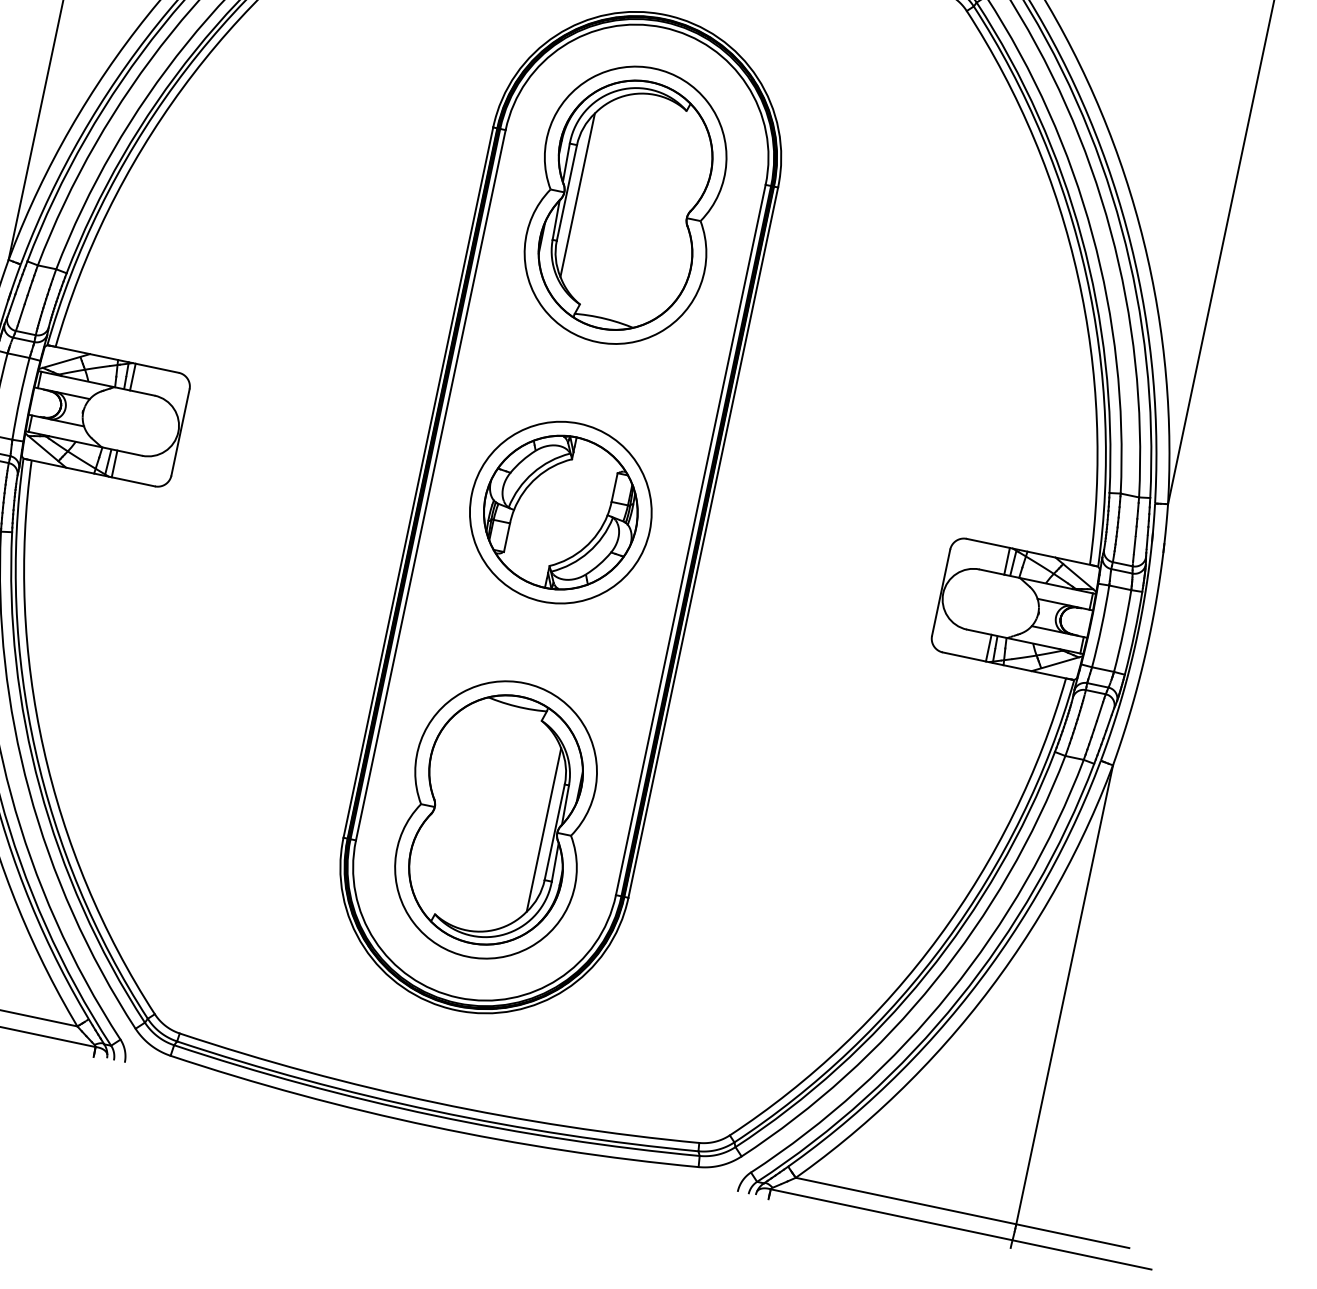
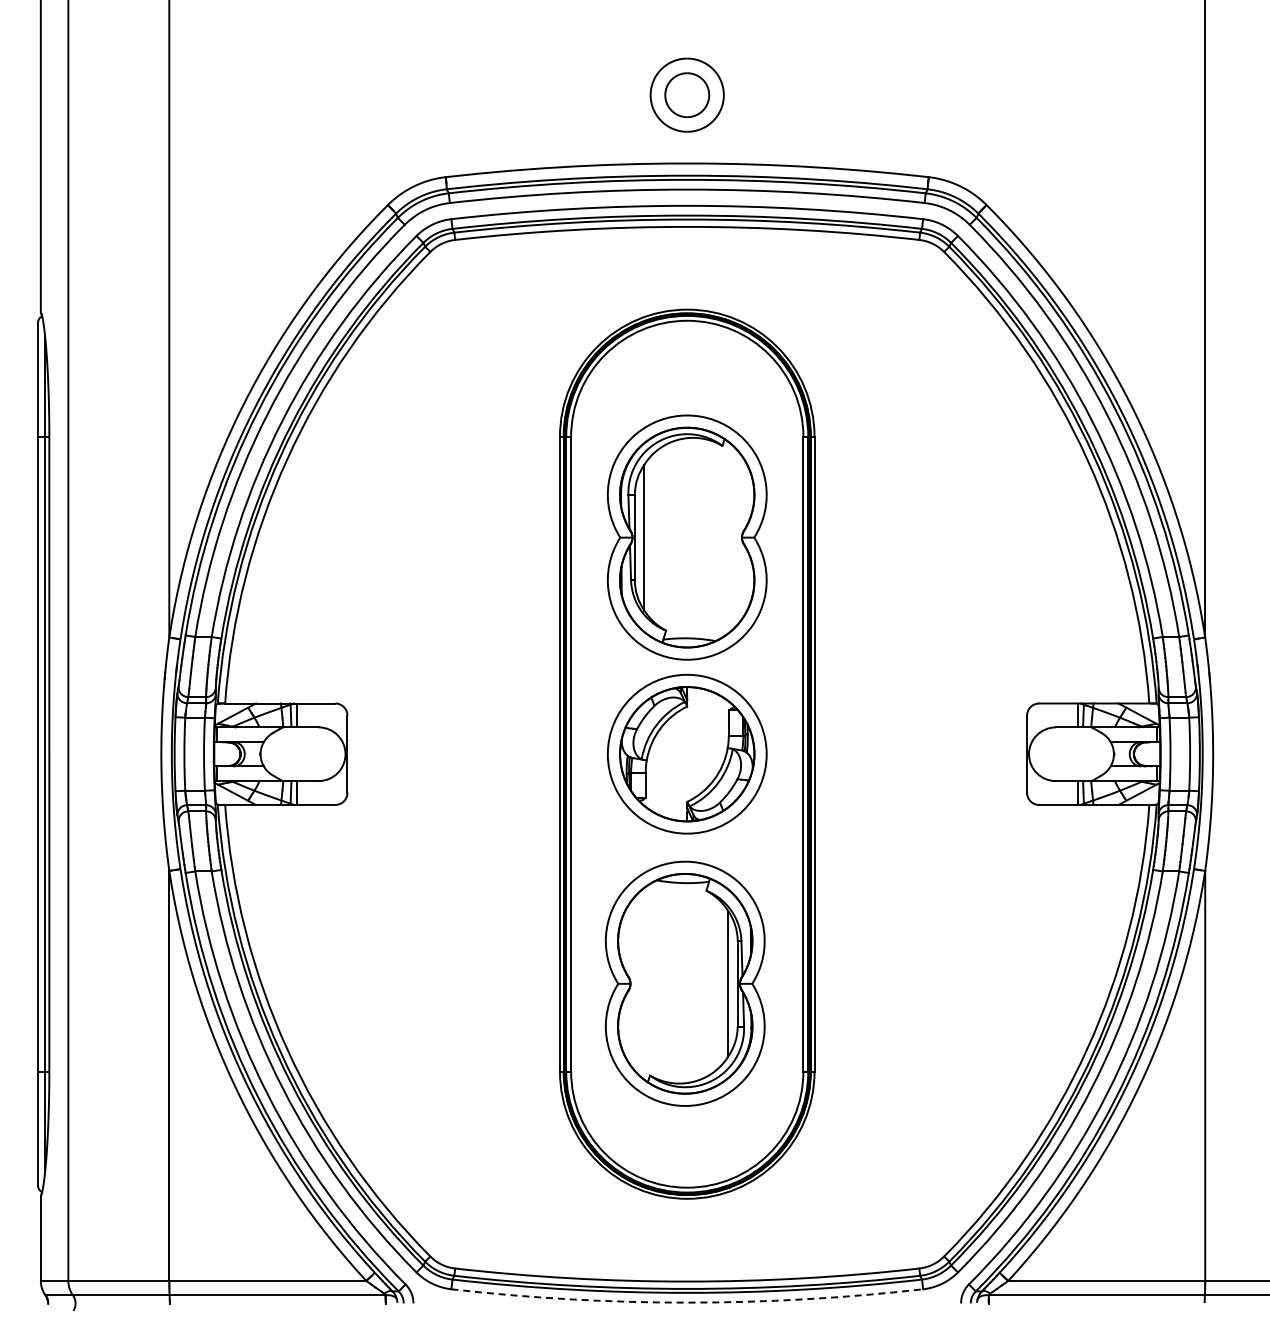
part: (624, 204) -> (686, 537), moved
part: (495, 819) -> (684, 983), moved
arc: (431, 1126) -> (687, 1302), solid -> dashed

